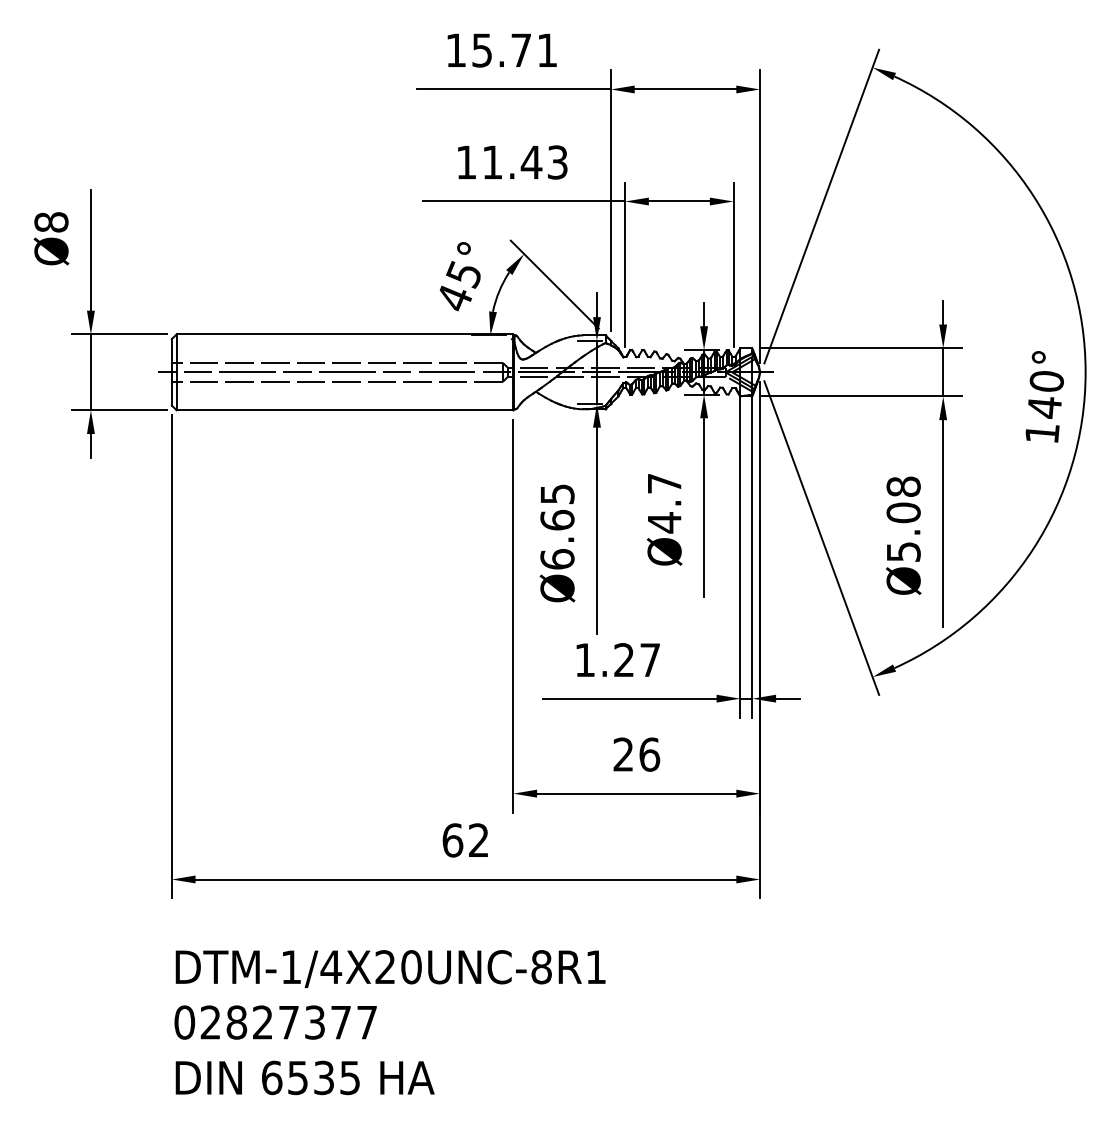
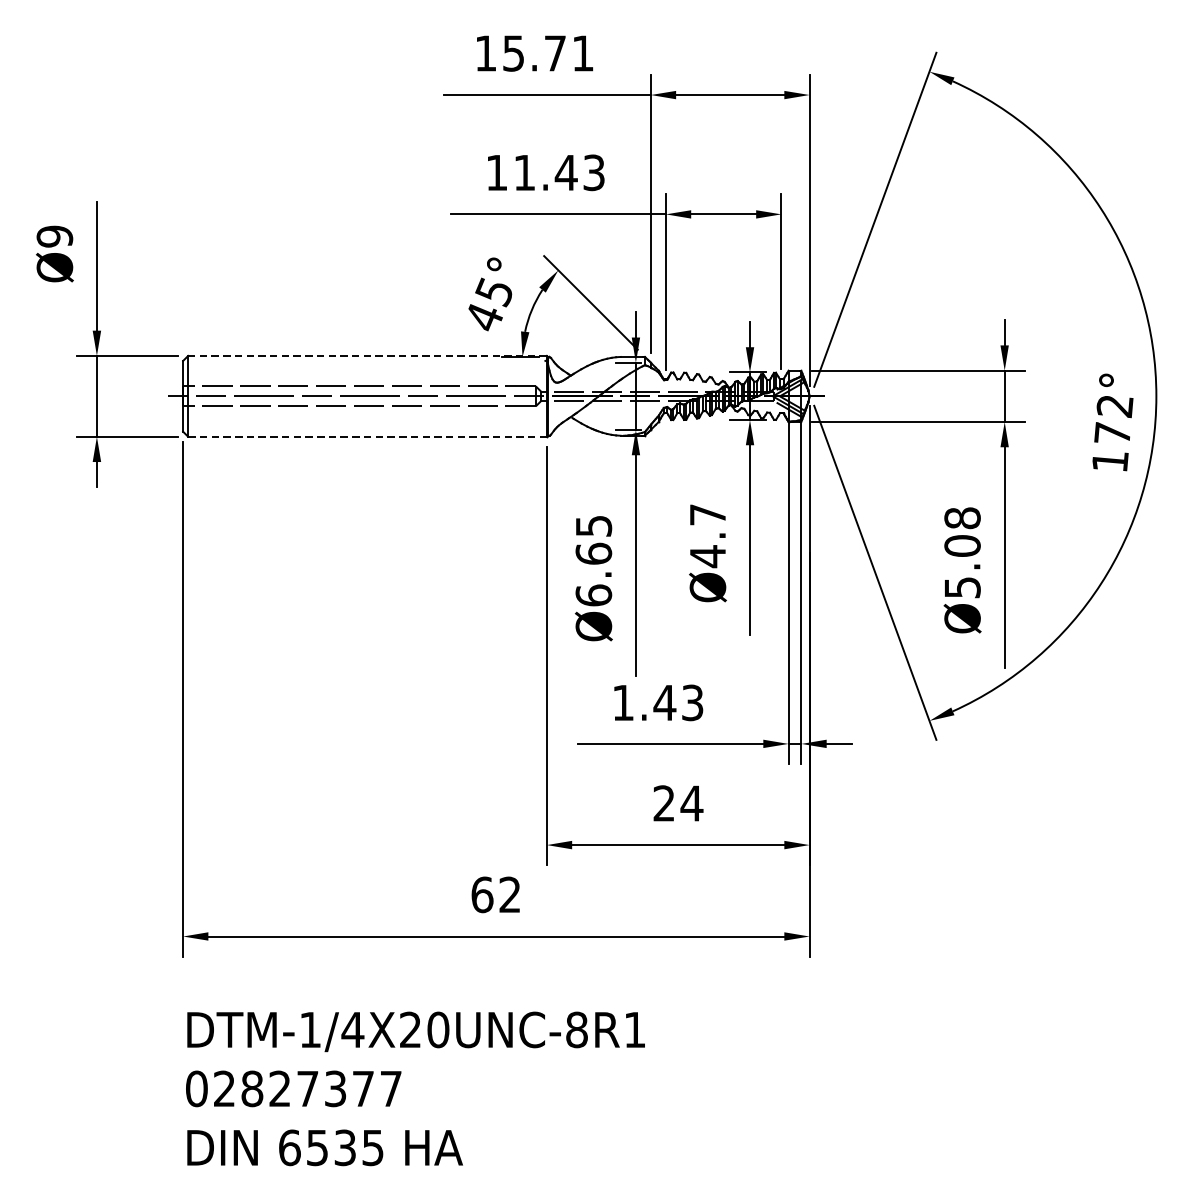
text: (51, 222) -> (54, 236), Ø8 -> Ø9
line: (344, 334) -> (367, 356), solid -> dashed
text: (1045, 394) -> (1113, 419), 140° -> 172°
line: (345, 410) -> (368, 436), solid -> dashed
text: (636, 660) -> (678, 703), 1.27 -> 1.43
text: (649, 754) -> (691, 803), 26 -> 24

